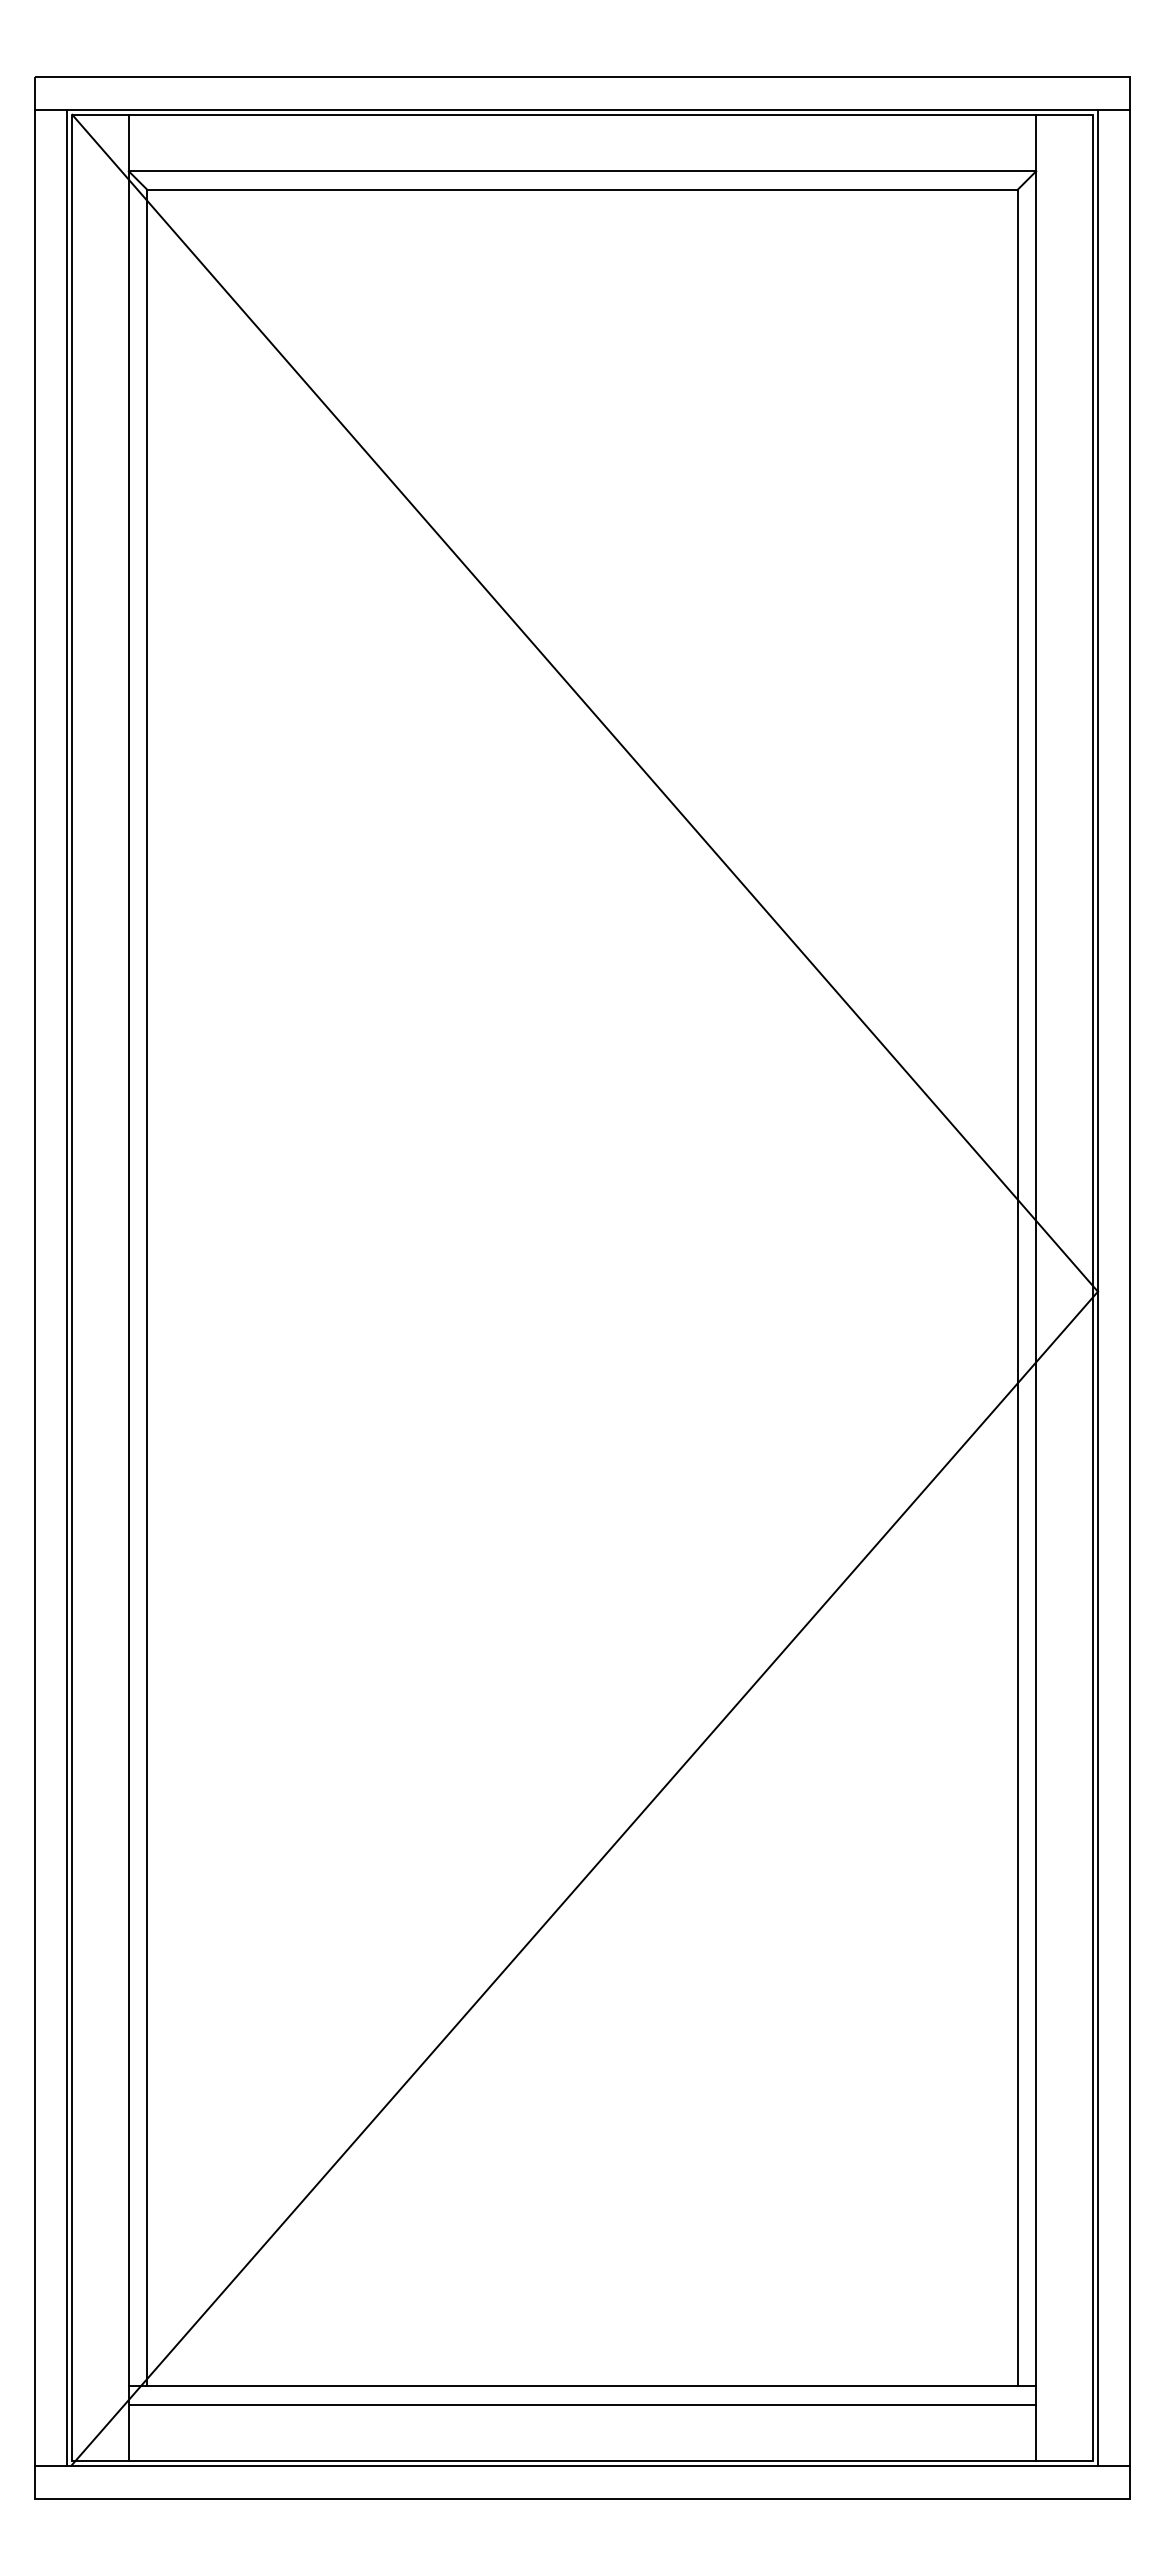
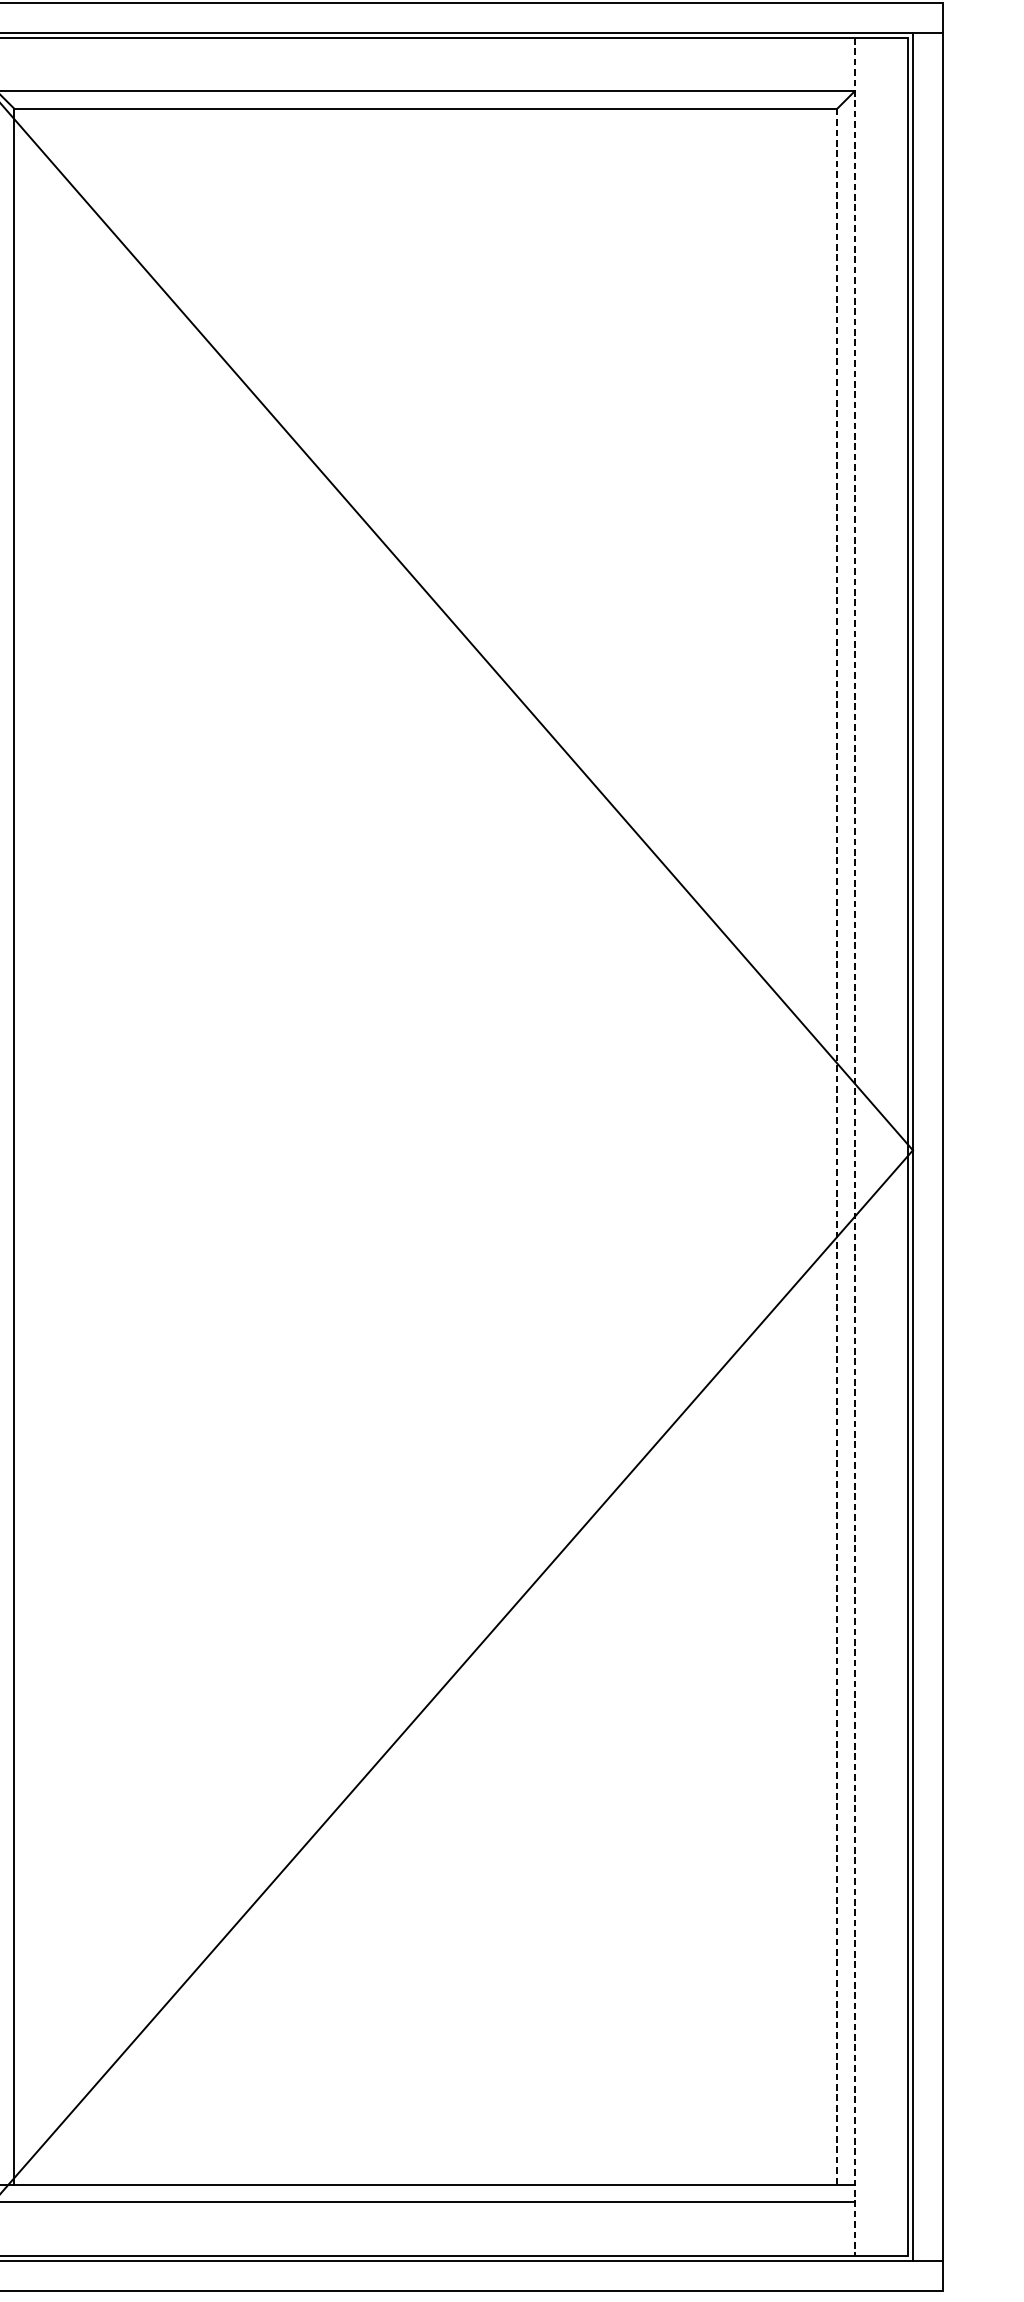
line: (1017, 1288) -> (836, 1147), solid -> dashed
line: (1036, 1288) -> (854, 1147), solid -> dashed

